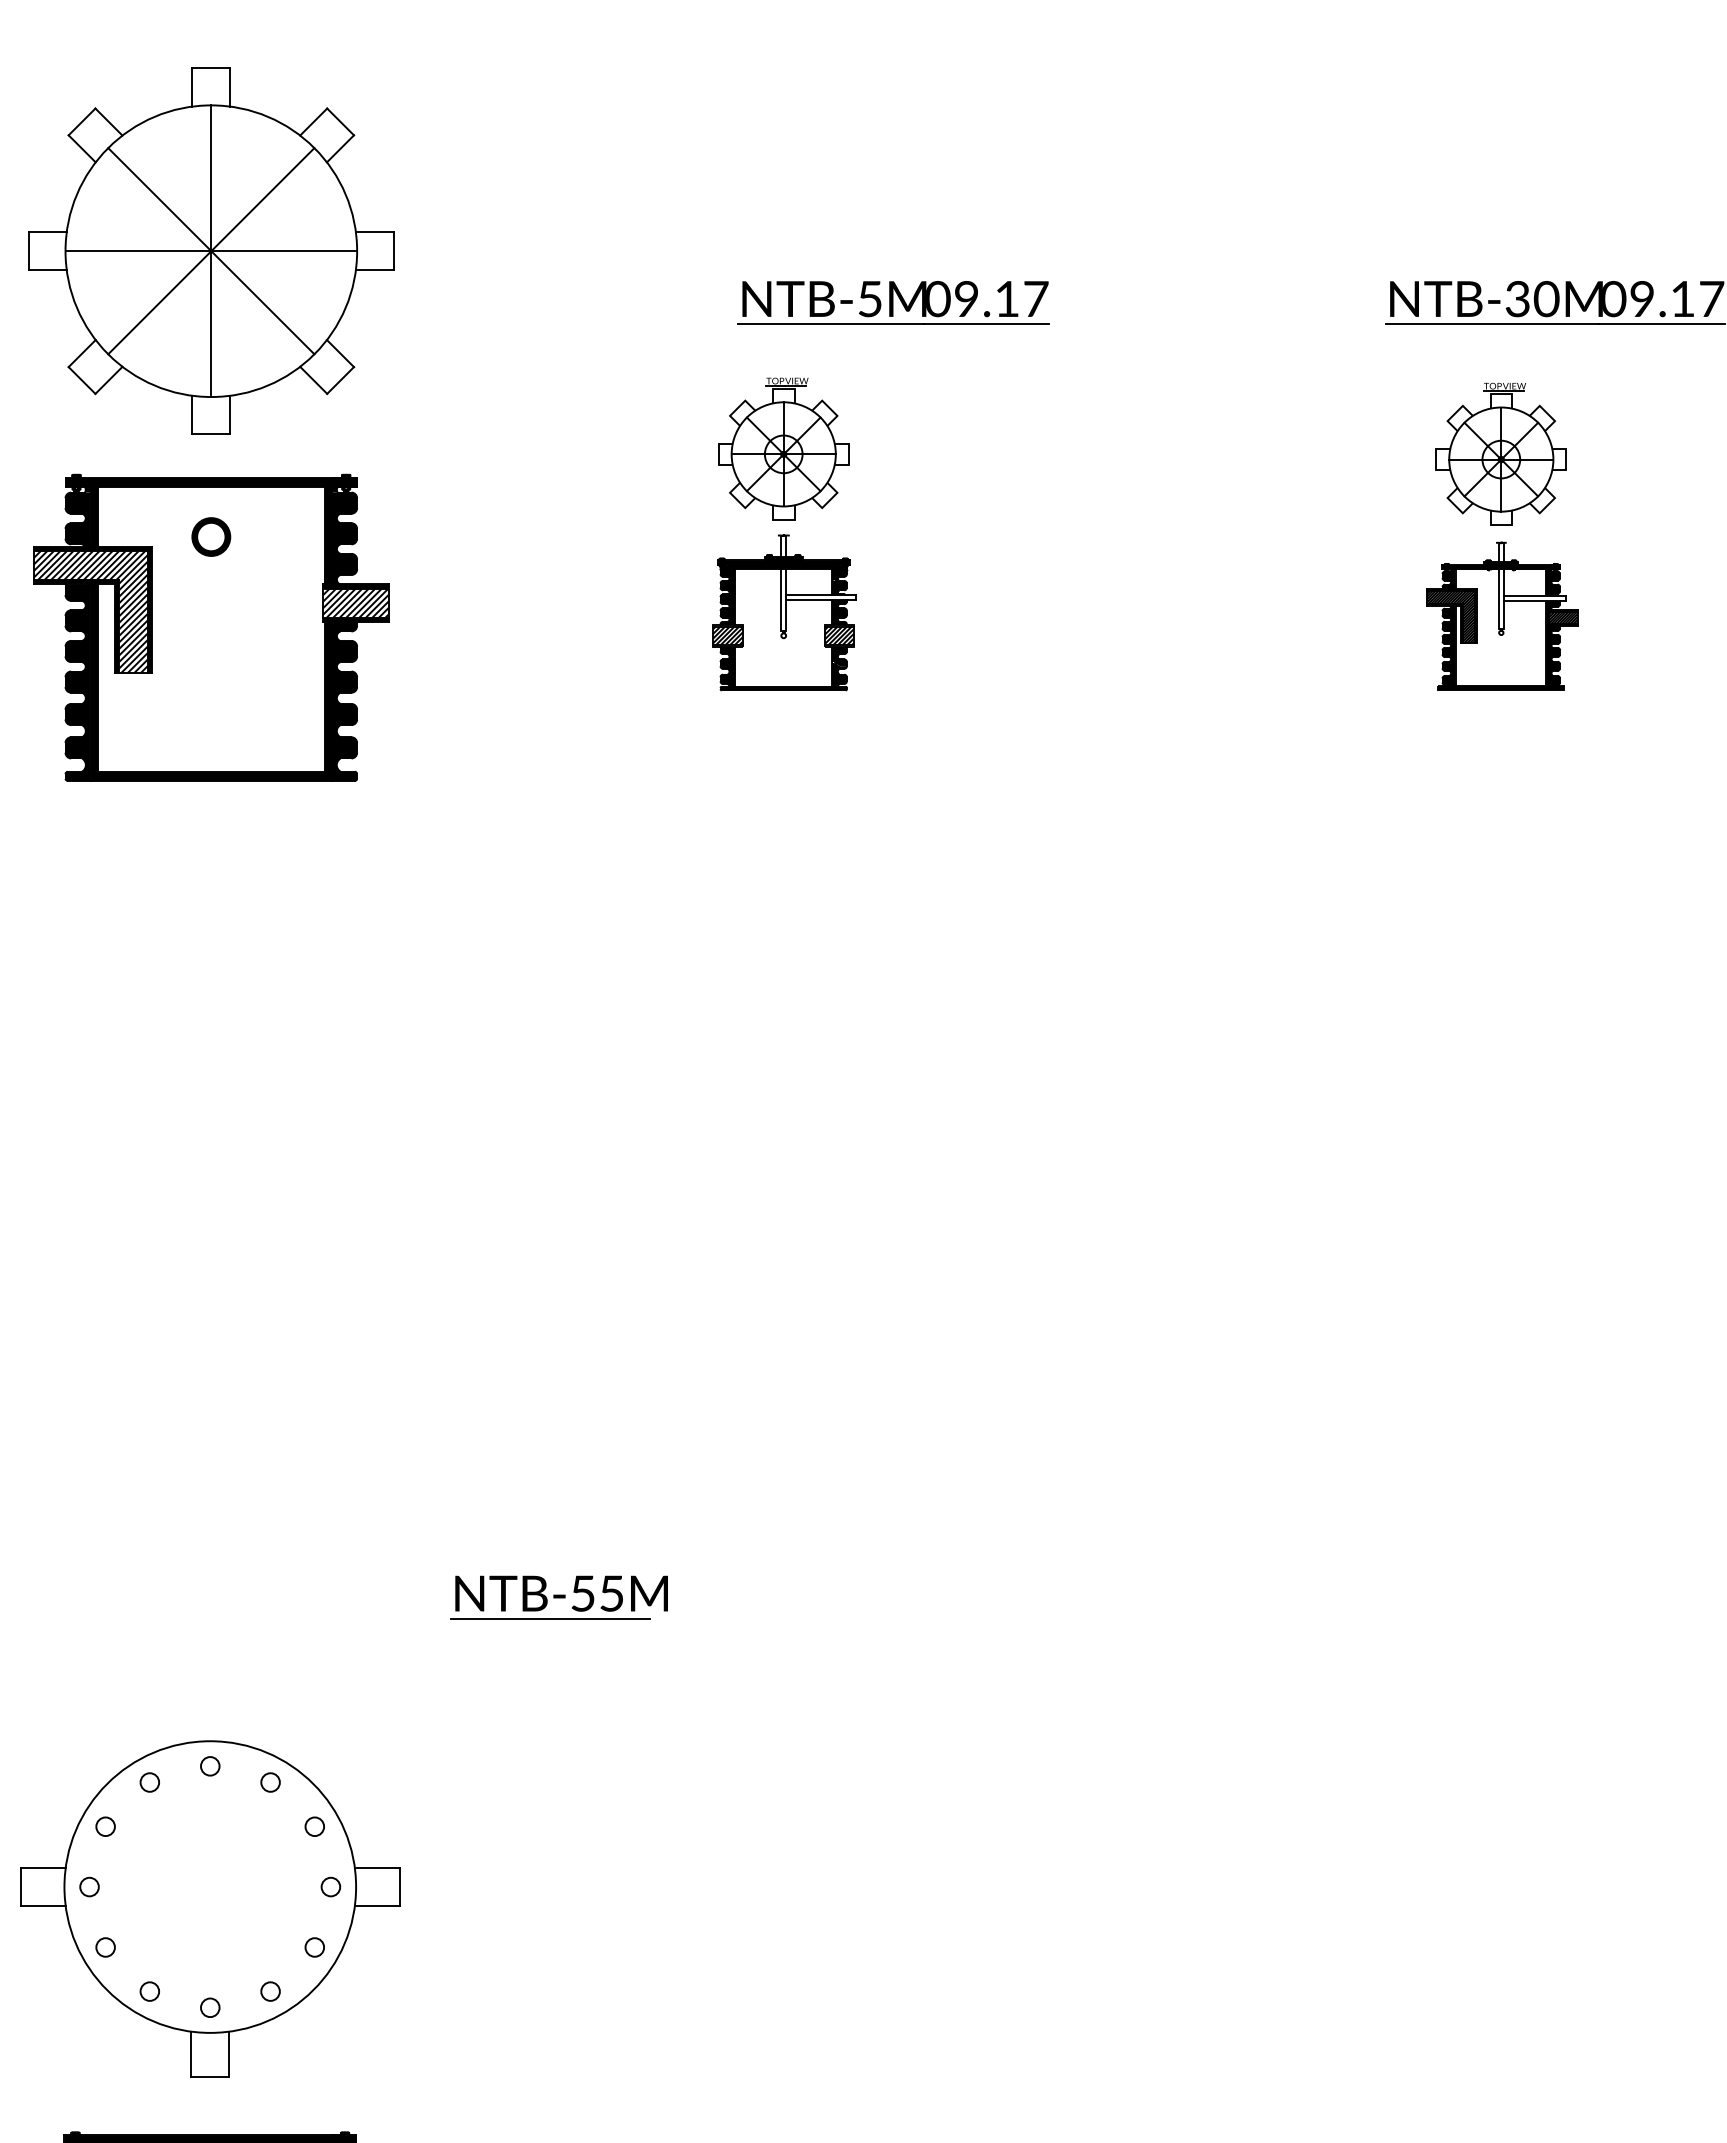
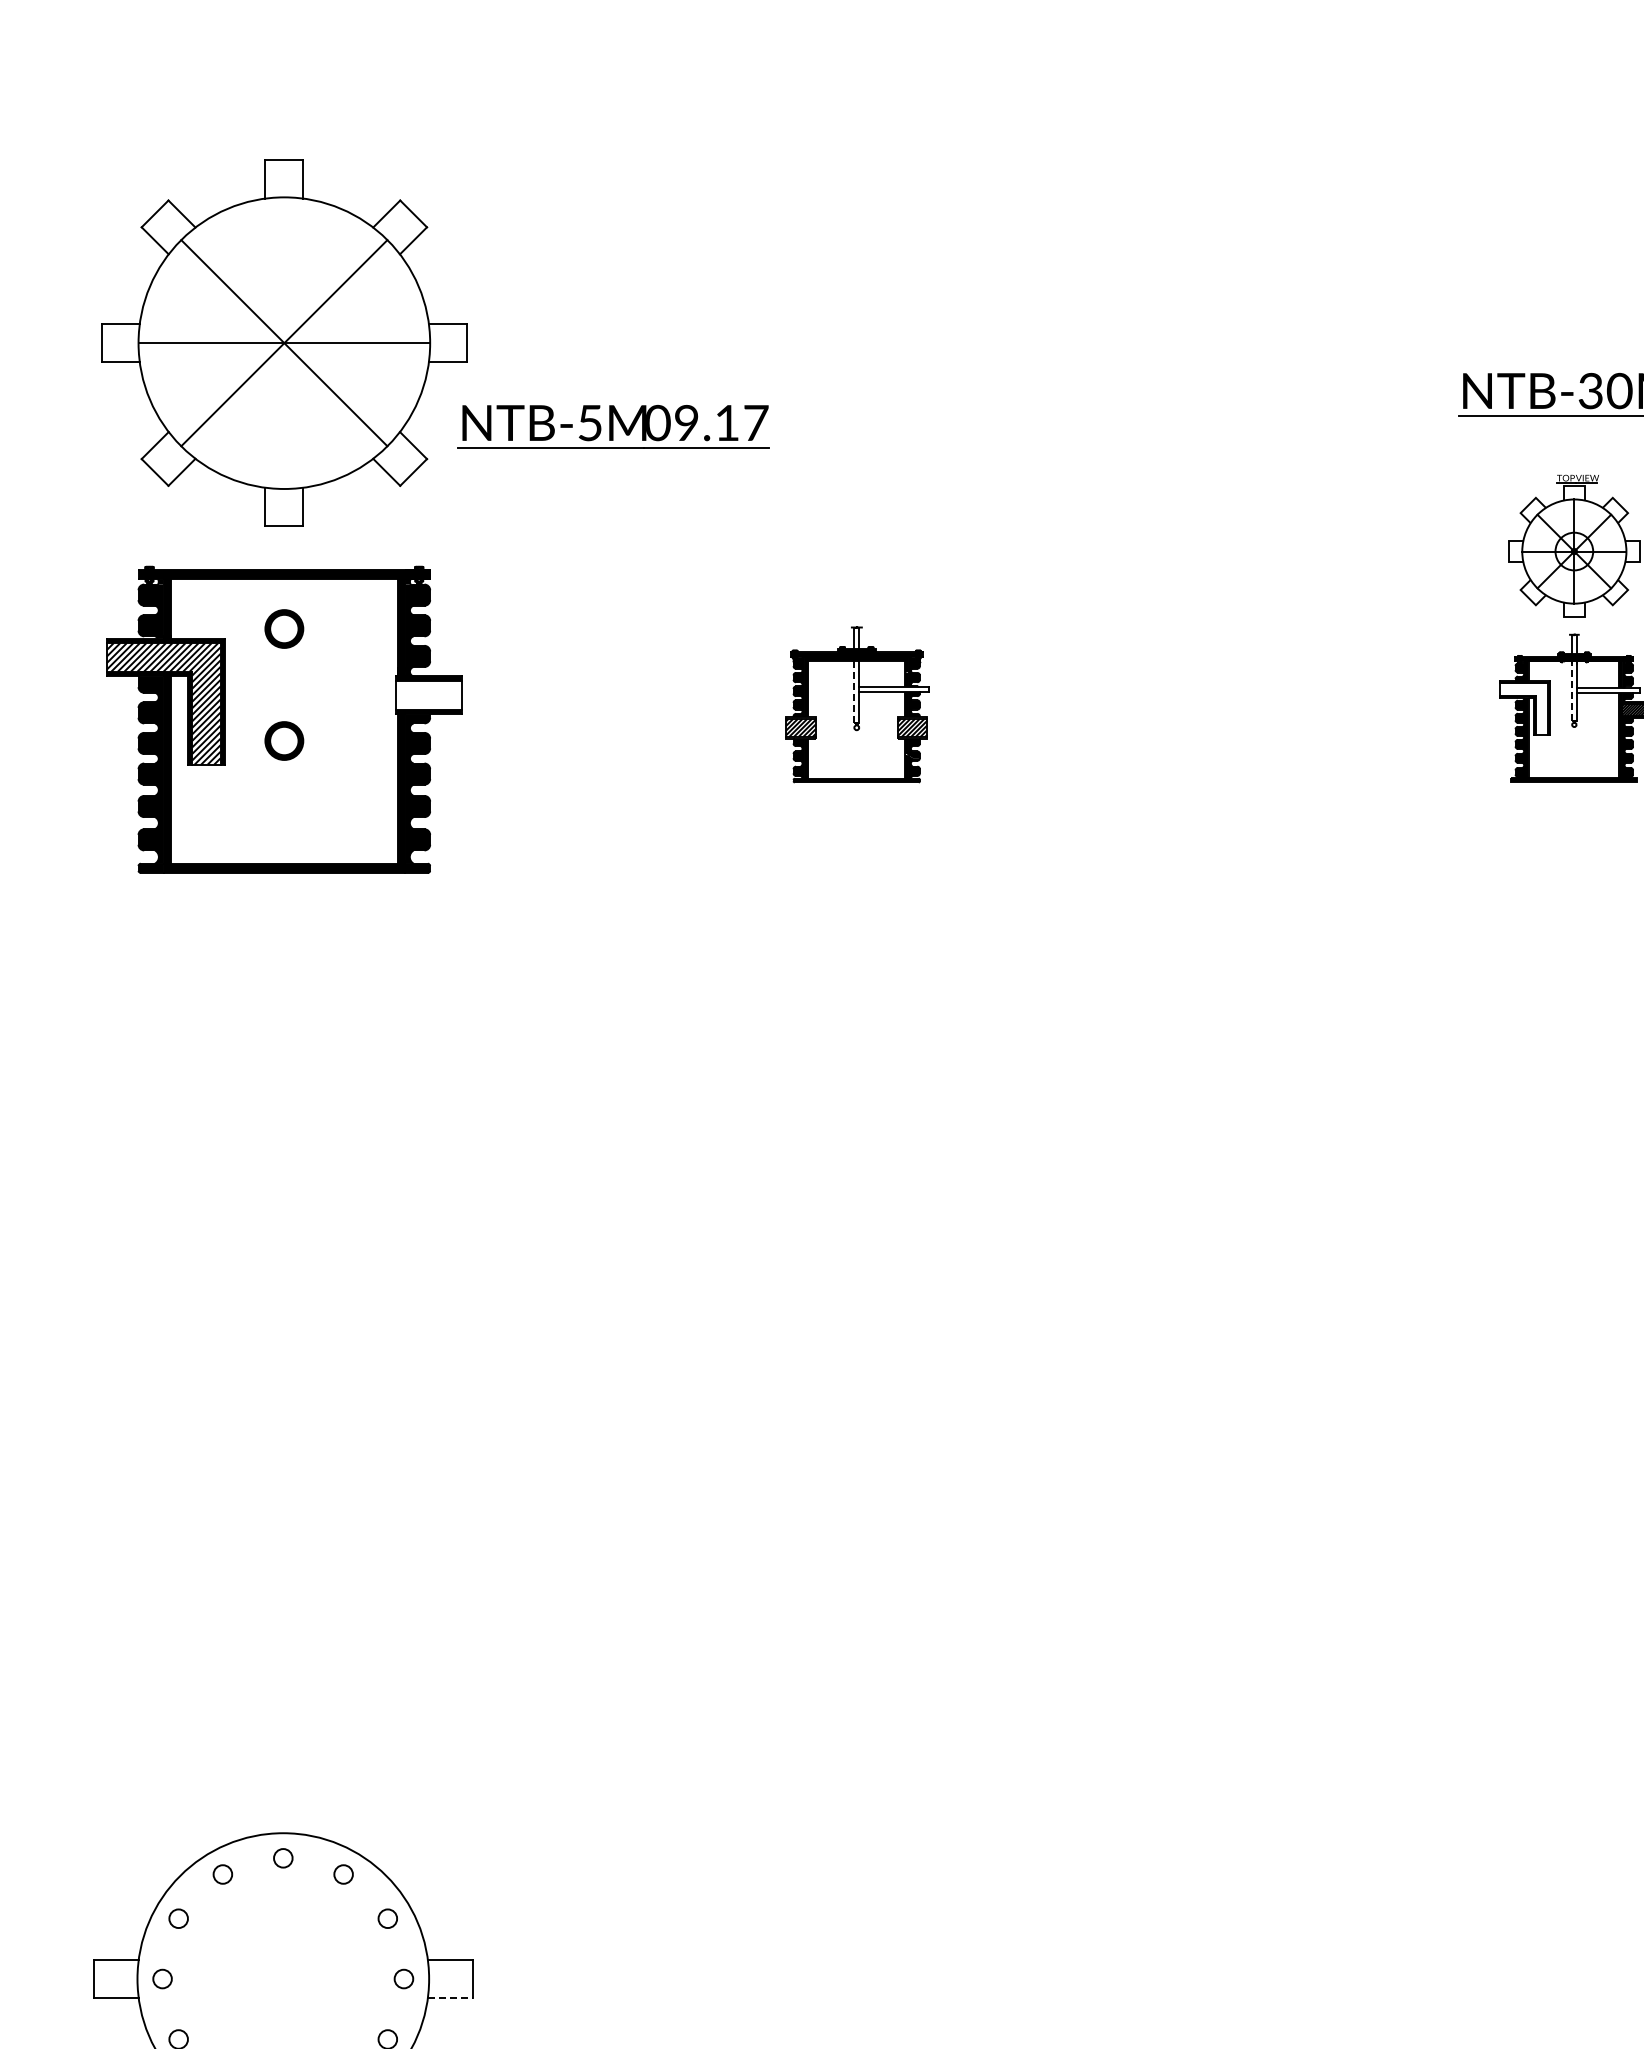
line: (211, 251) -> (284, 343), removed
part: (893, 302) -> (613, 426), moved
part: (783, 448) -> (856, 540), removed
line: (781, 599) -> (854, 691), solid -> dashed
line: (1499, 600) -> (1572, 692), solid -> dashed
hatch: (355, 603) -> (428, 695), removed
hatch: (1450, 617) -> (1523, 709), removed
part: (211, 648) -> (284, 740), added
part: (558, 1597) -> (631, 1689), removed
line: (377, 1906) -> (450, 1998), solid -> dashed

